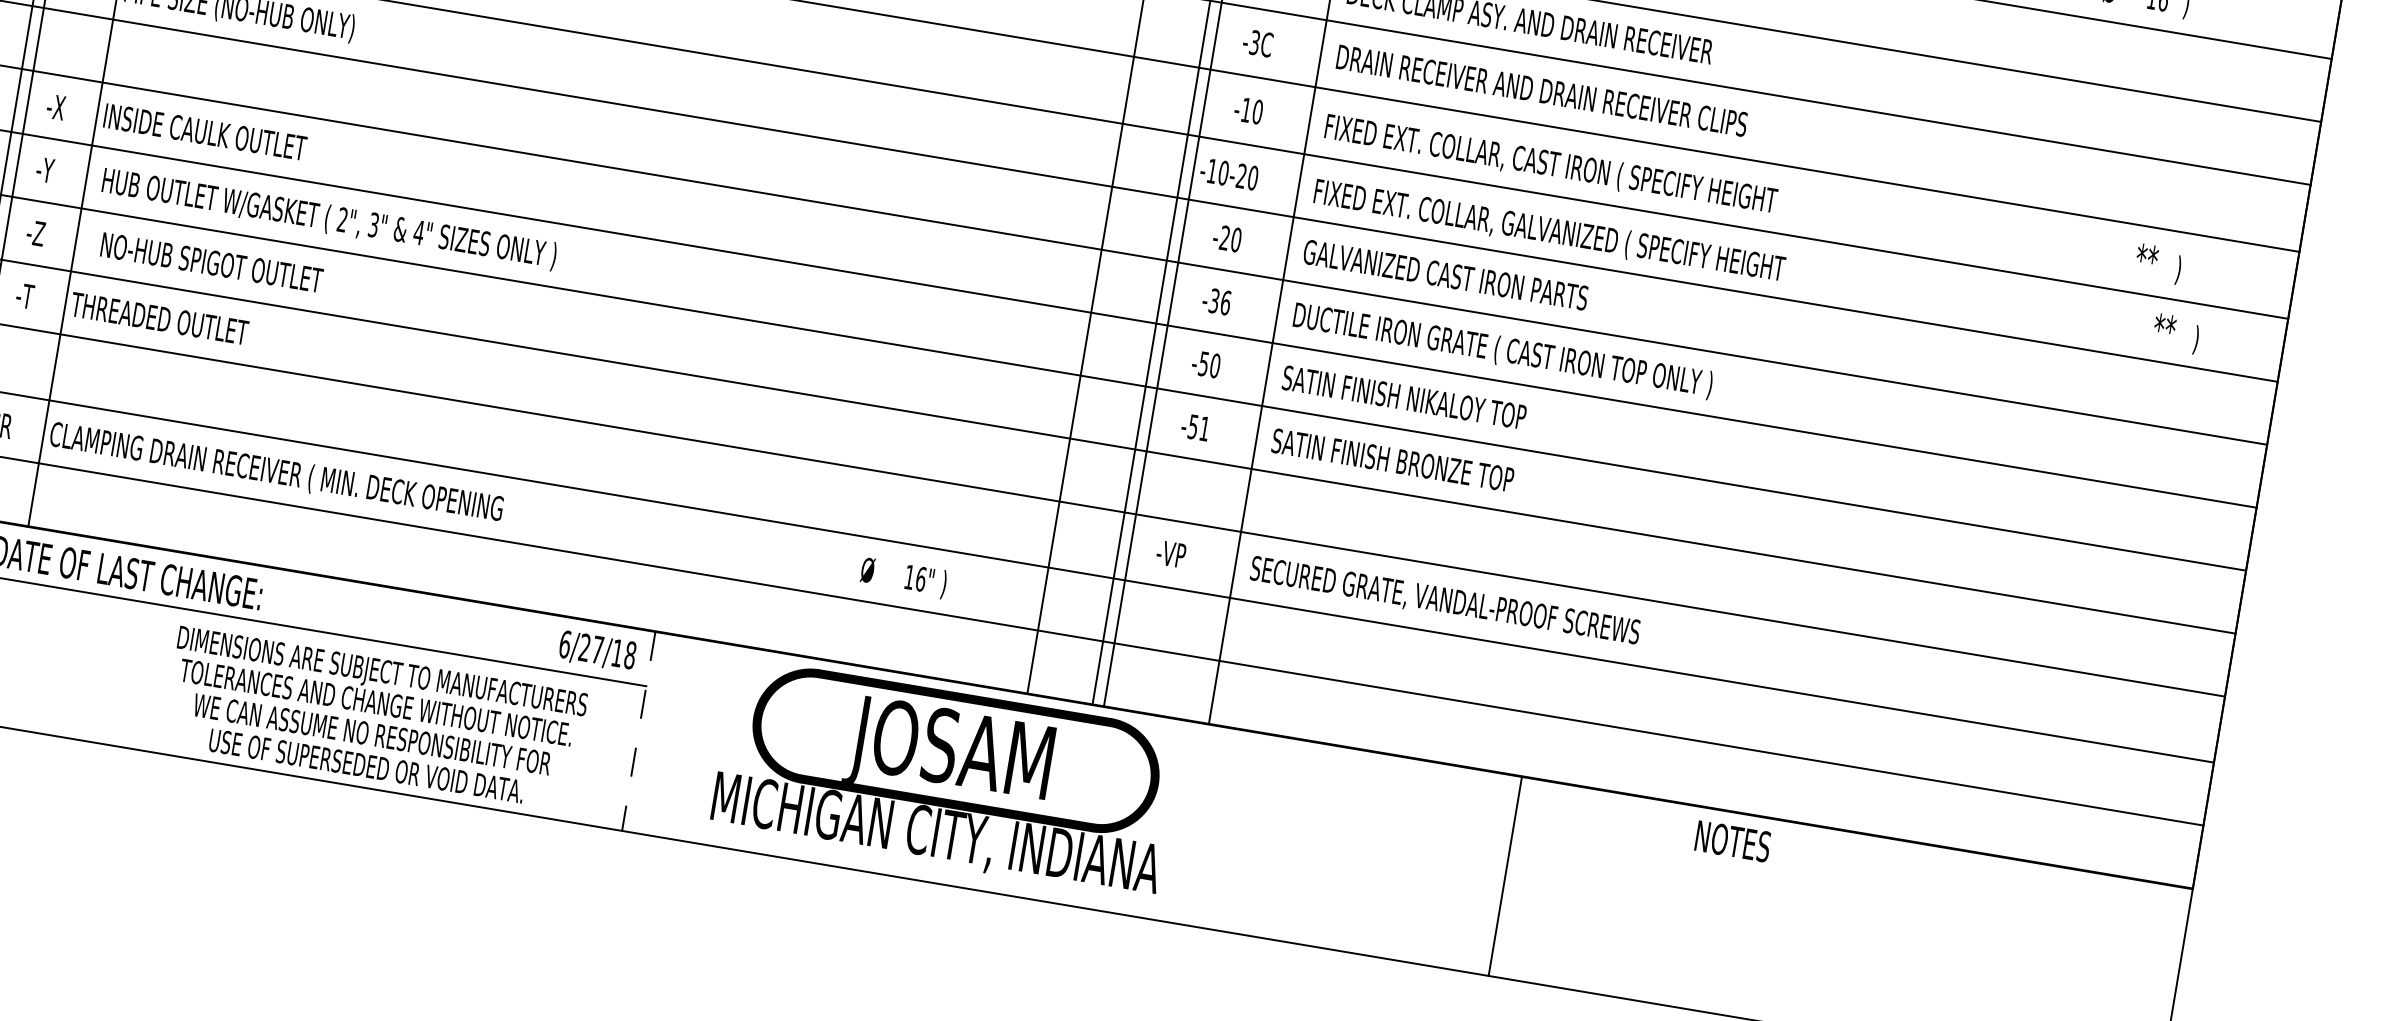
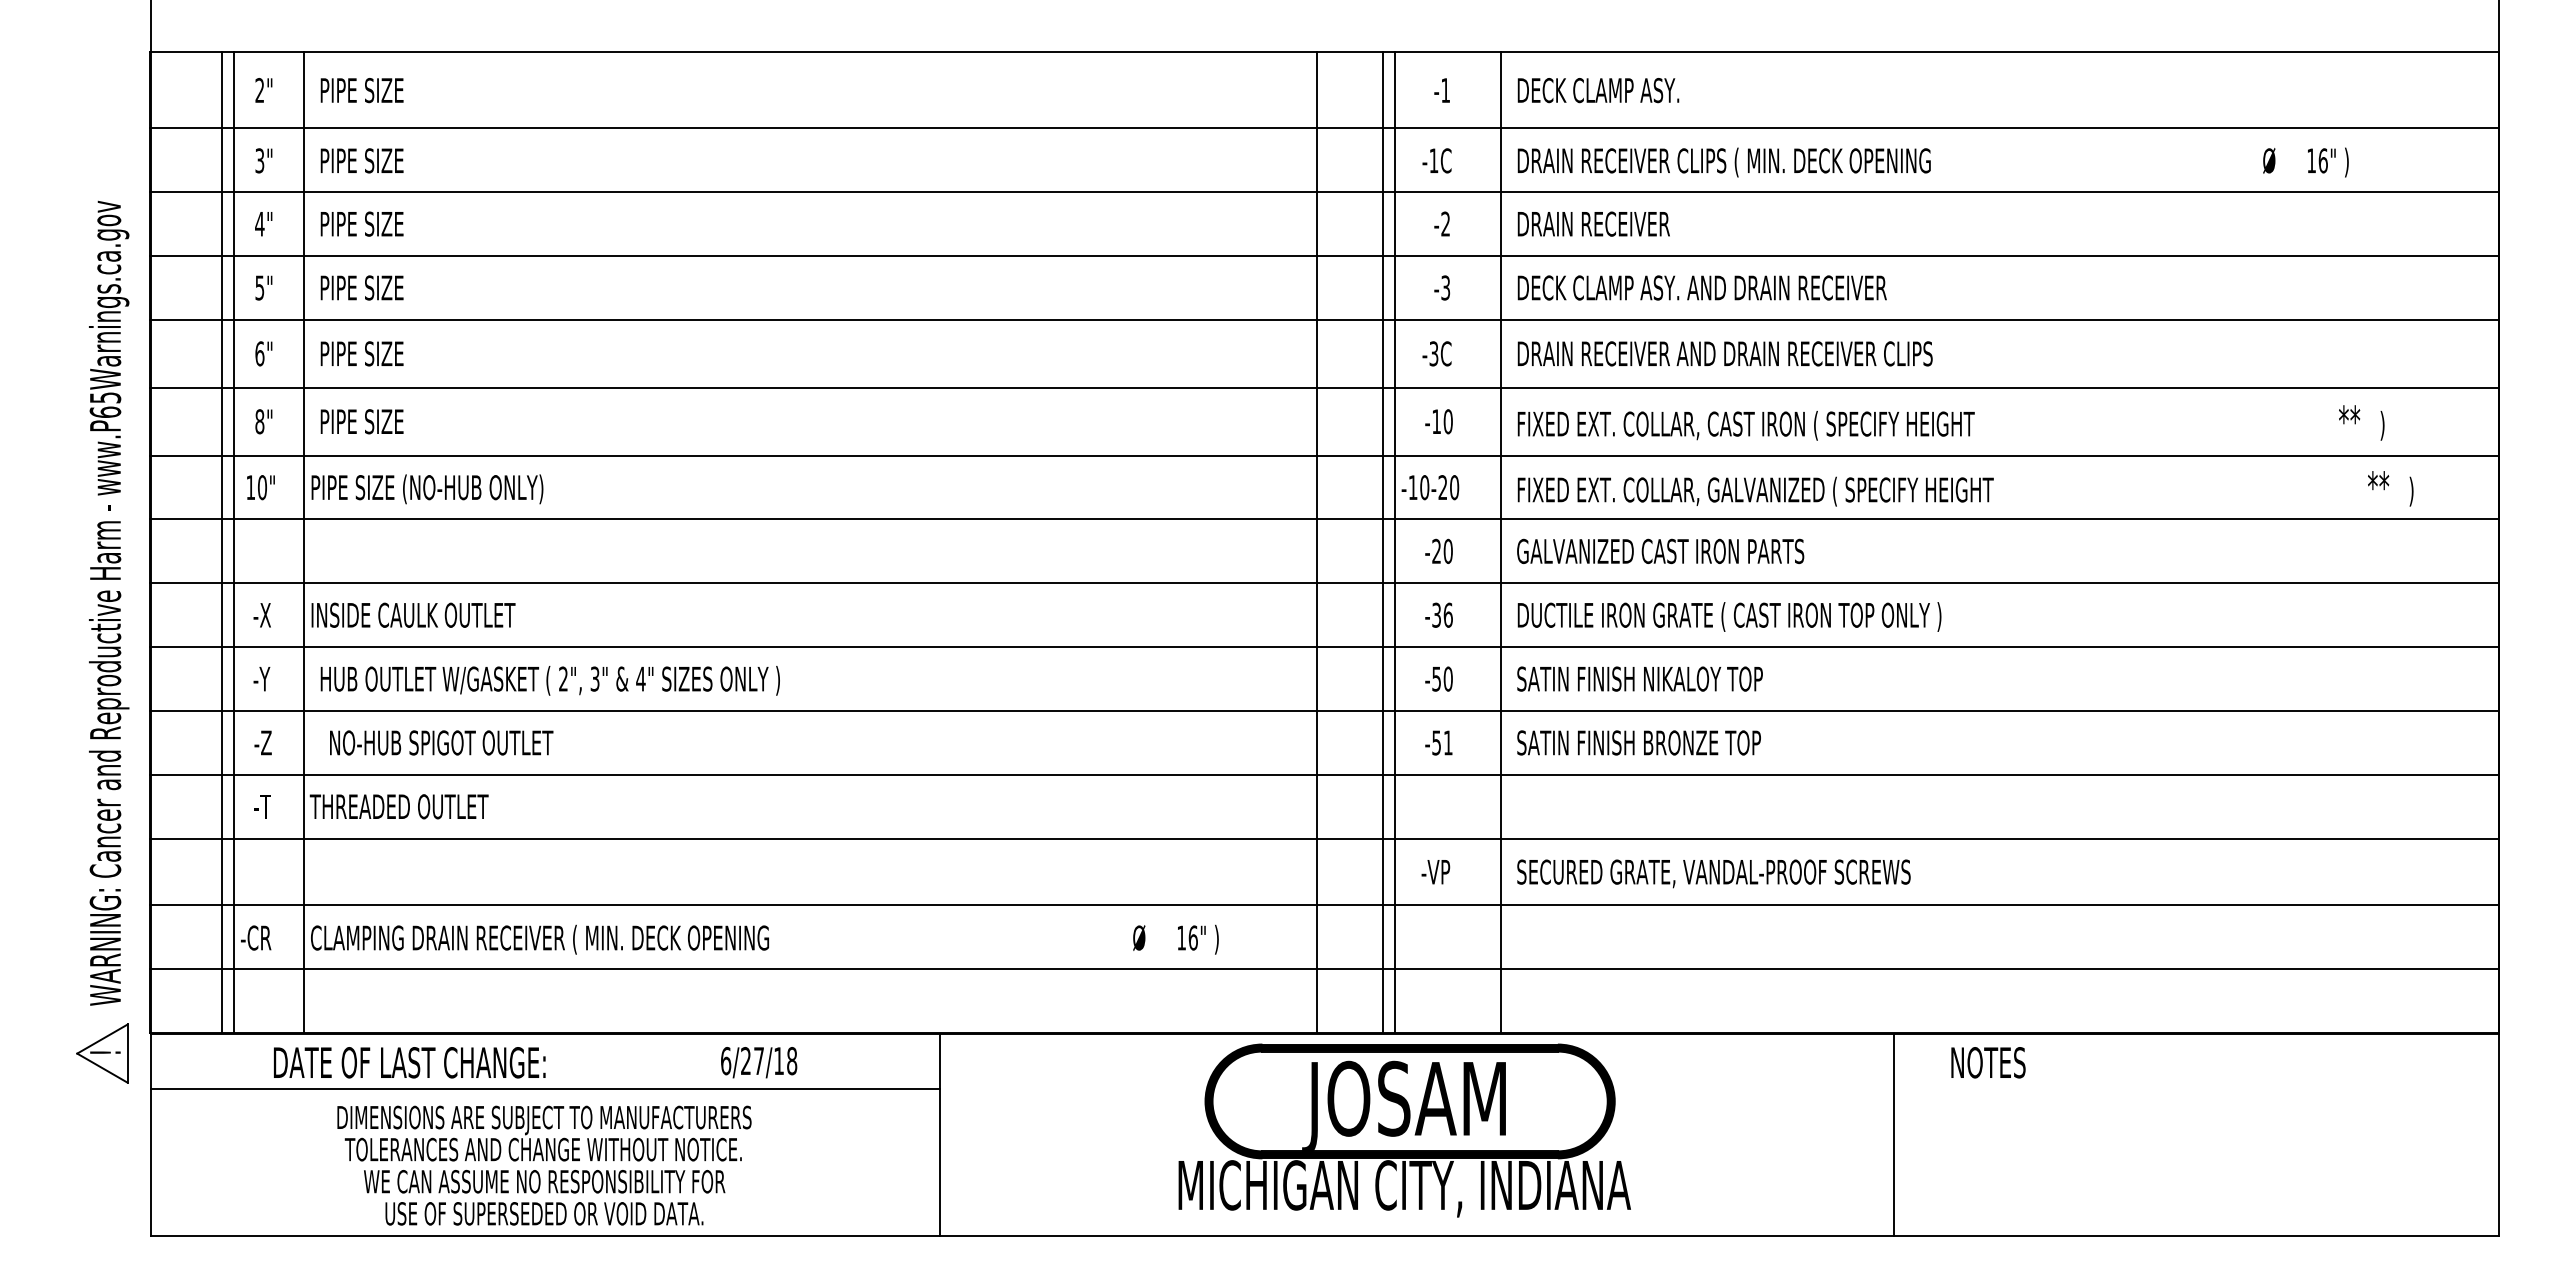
text: (597, 651) -> (759, 1062), moved
text: (374, 718) -> (544, 1165), moved
line: (638, 731) -> (939, 1134), dashed -> solid
part: (945, 778) -> (1404, 1130), moved
text: (1733, 841) -> (1988, 1062), moved
line: (1505, 876) -> (1893, 1134), moved

